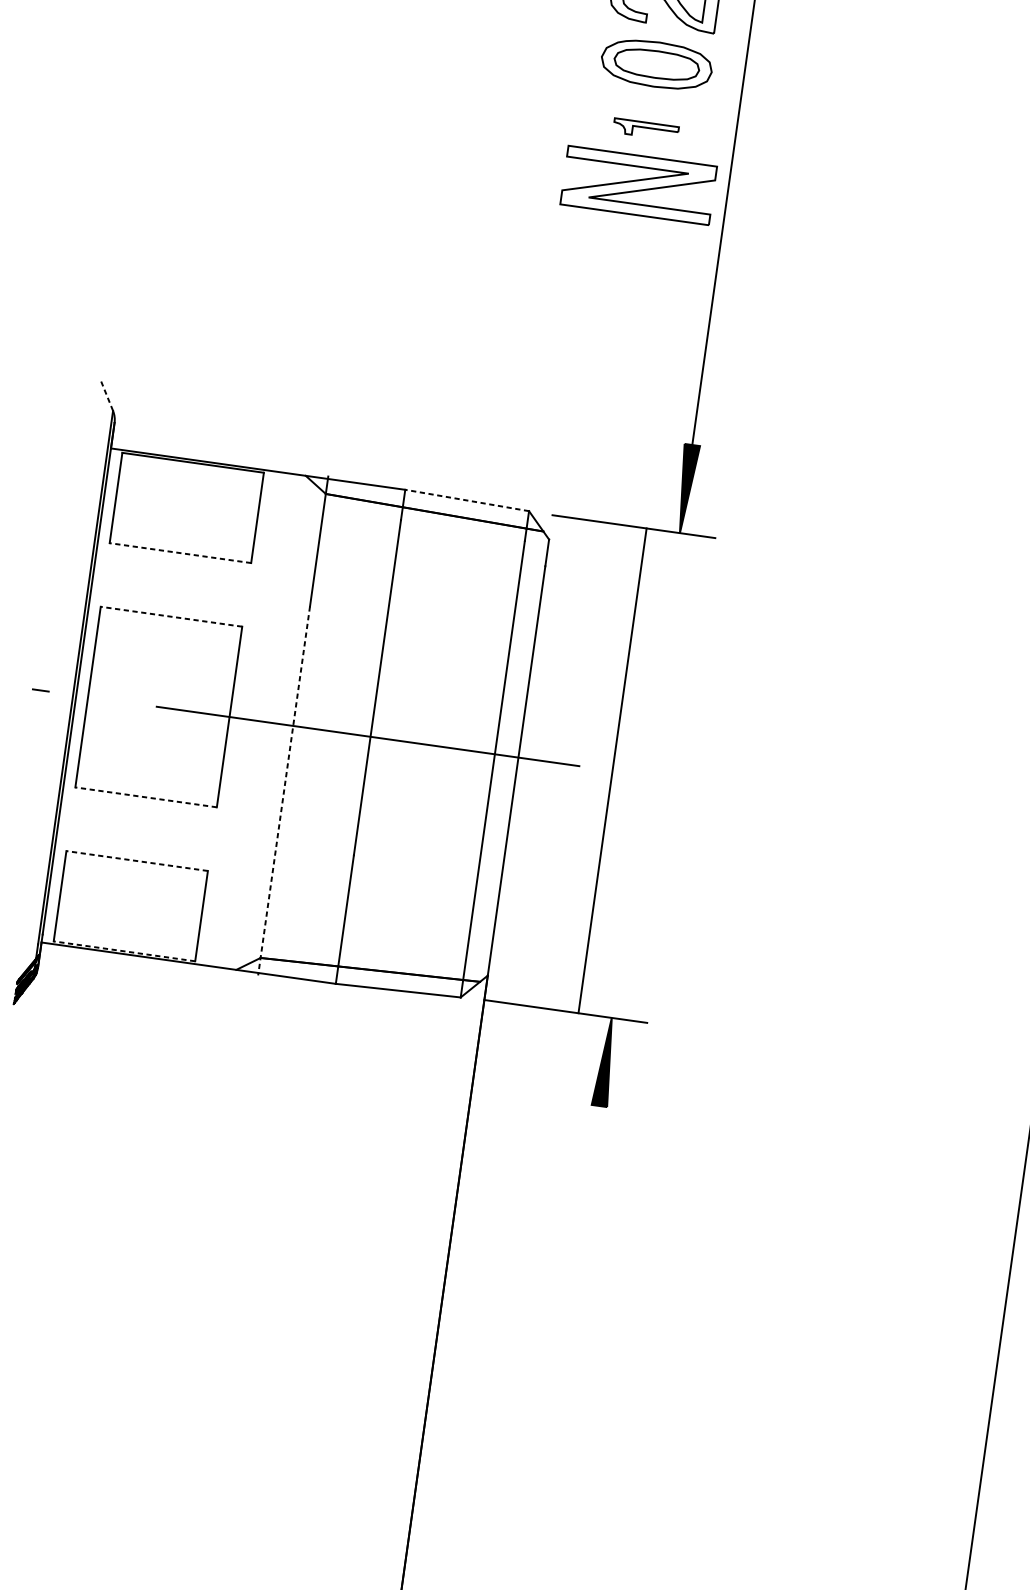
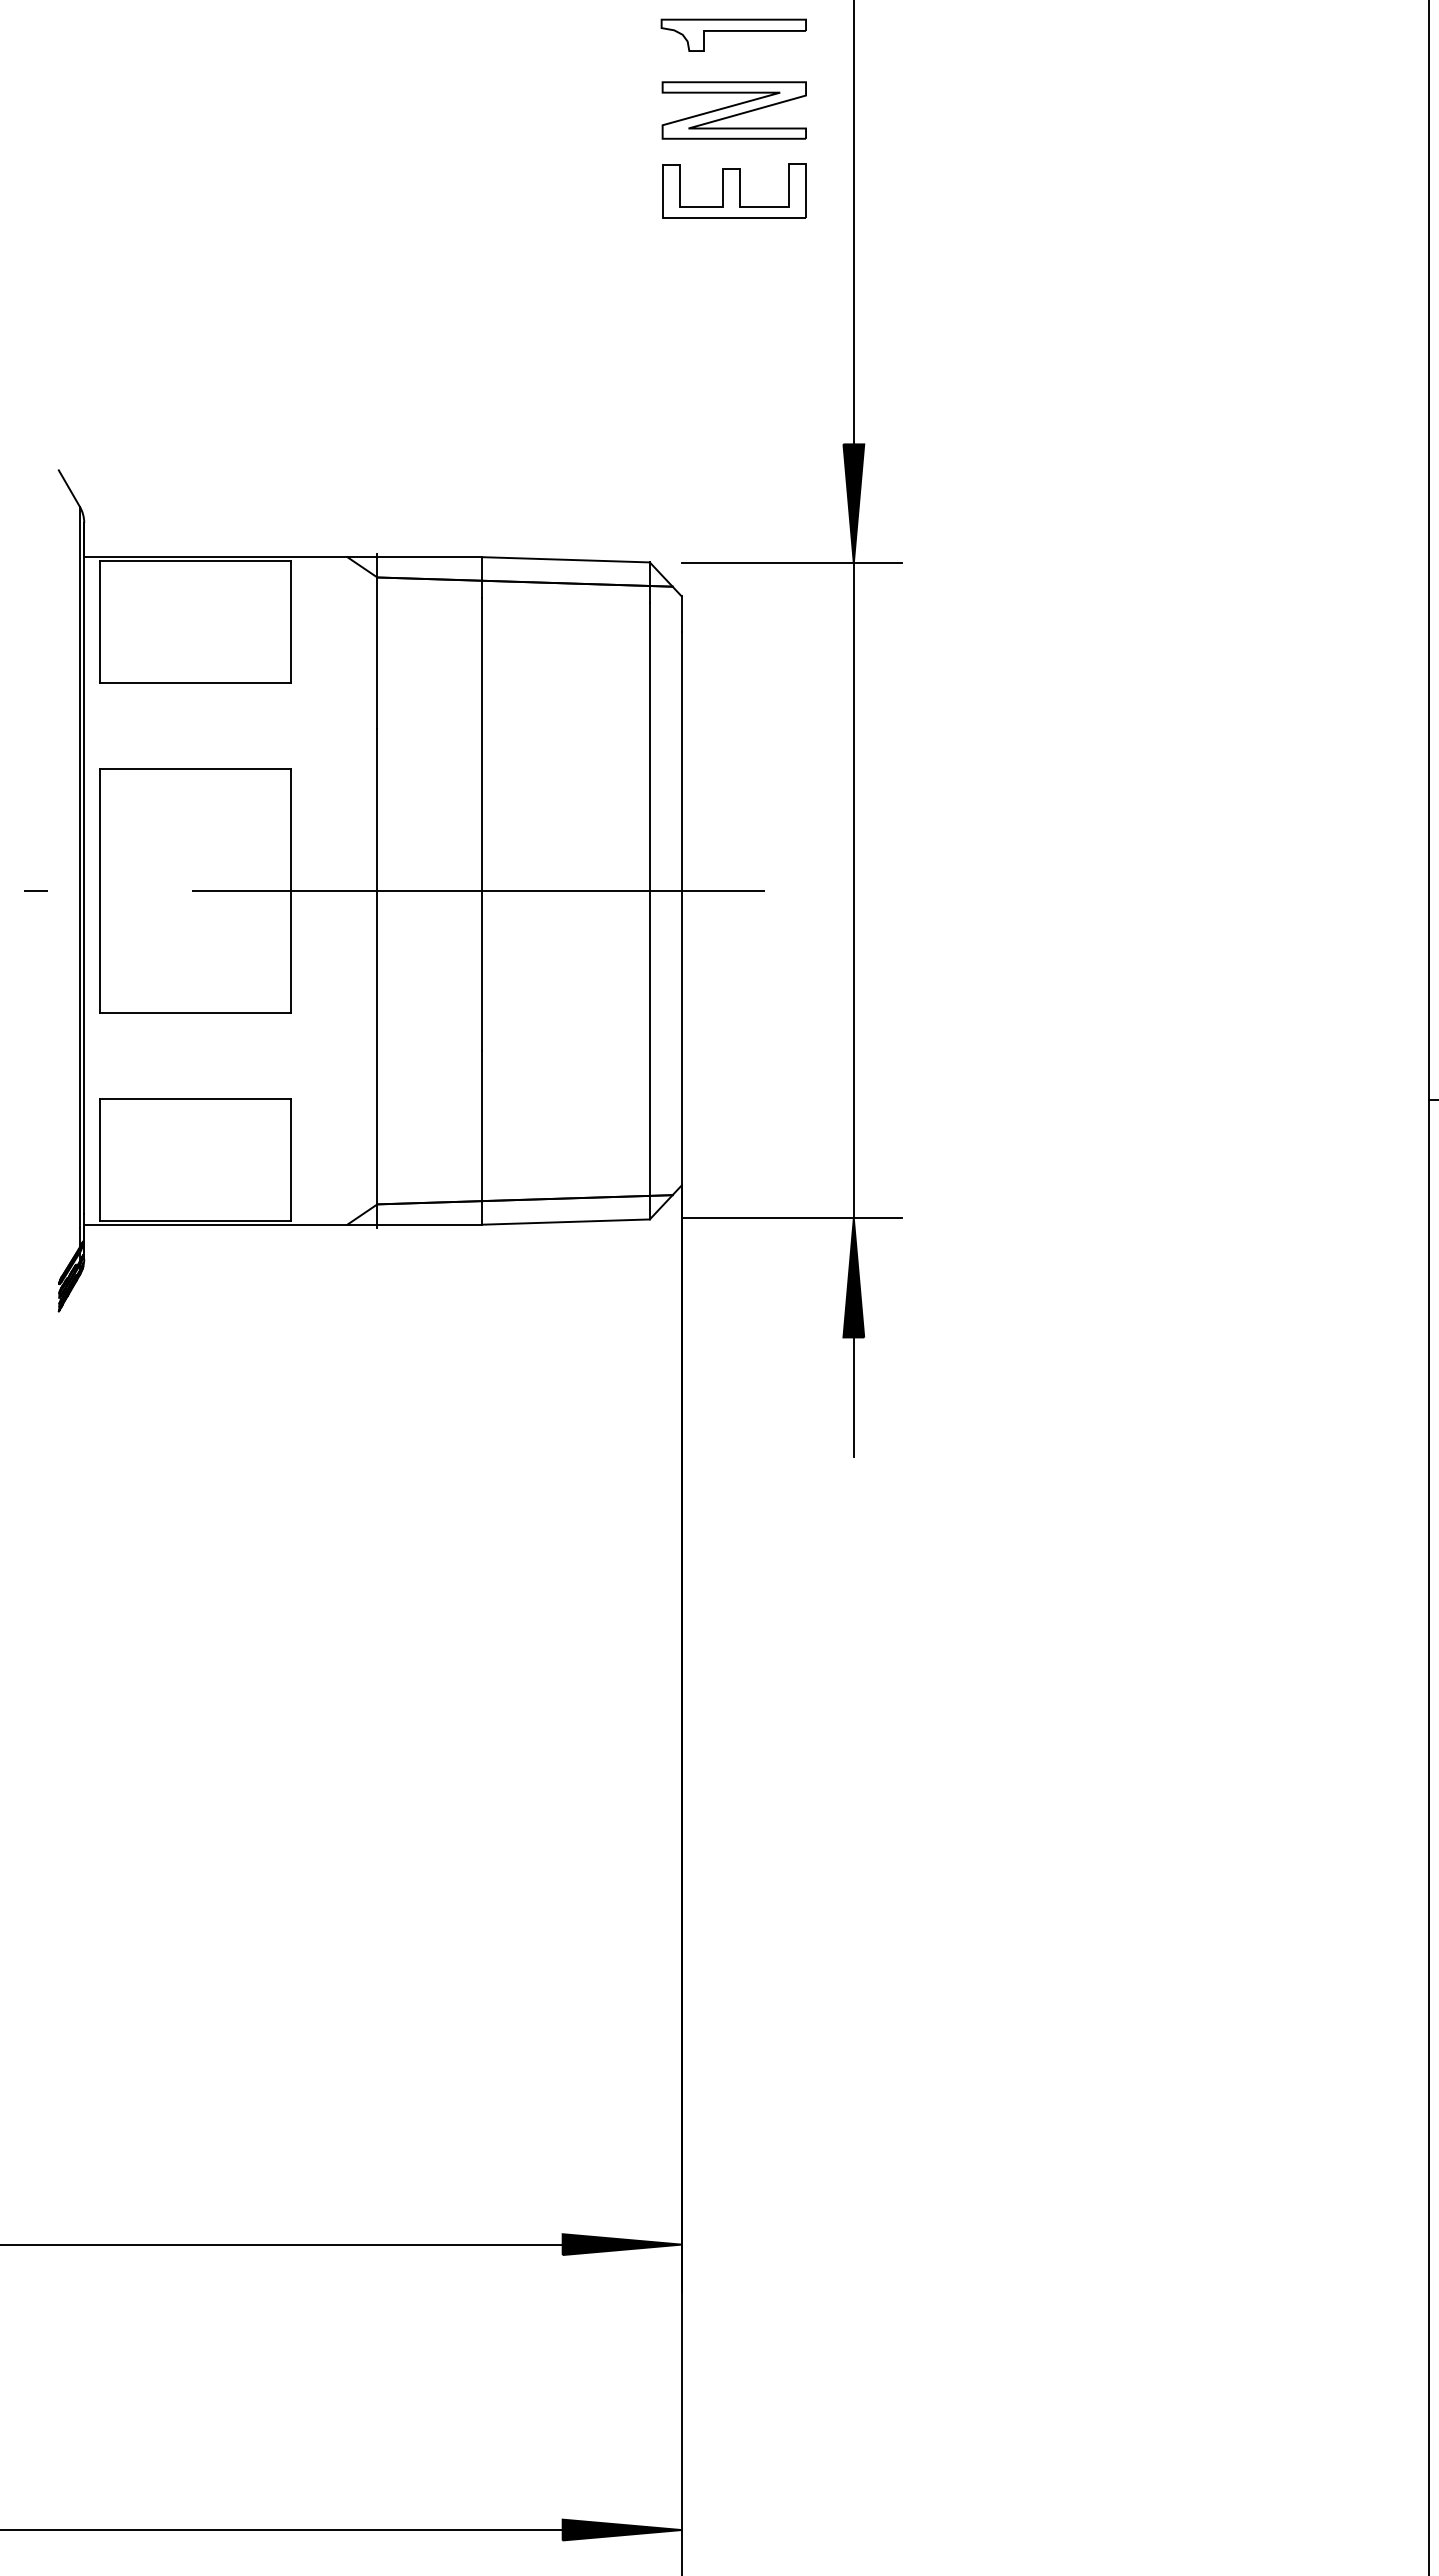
part: (645, 129) -> (733, 34), size x1.67
part: (637, 185) -> (733, 110), size x0.71
part: (630, 244) -> (734, 190), added
line: (107, 396) -> (69, 488), dashed -> solid
line: (466, 500) -> (565, 559), dashed -> solid
line: (180, 552) -> (195, 682), dashed -> solid
line: (171, 616) -> (195, 768), dashed -> solid
line: (612, 770) -> (853, 890), moved
line: (284, 791) -> (377, 979), dashed -> solid
line: (145, 797) -> (195, 1012), dashed -> solid
line: (137, 860) -> (195, 1098), dashed -> solid
line: (124, 950) -> (195, 1220), dashed -> solid
line: (592, 1150) -> (853, 1397), added

